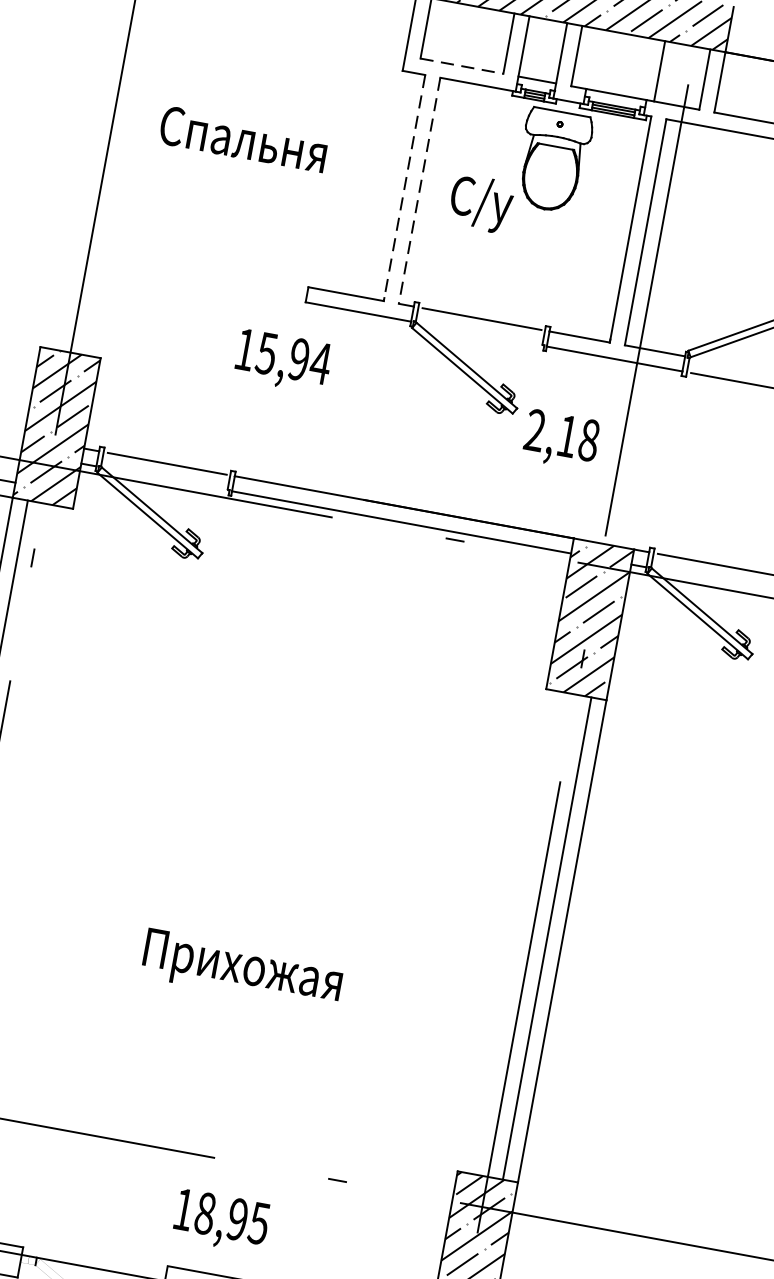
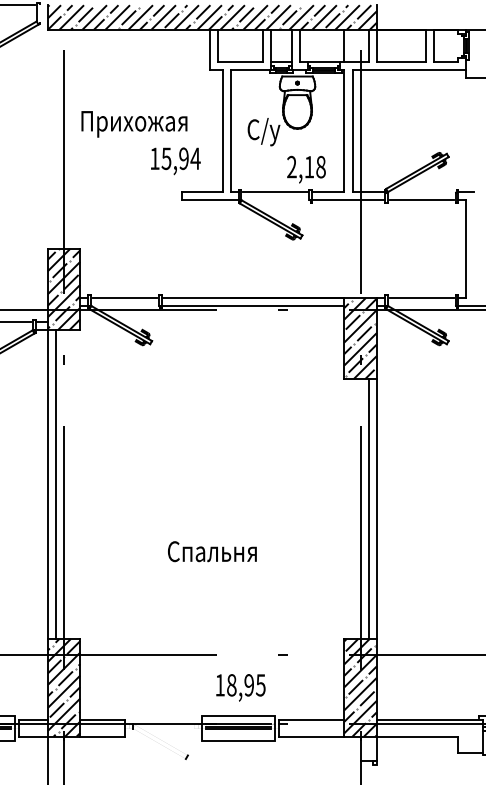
line: (463, 67) -> (241, 62), dashed -> solid
text: (243, 143) -> (134, 123), Спальня -> Прихожая
line: (404, 188) -> (222, 131), dashed -> solid
line: (419, 191) -> (230, 131), dashed -> solid
text: (282, 361) -> (175, 161), moved
text: (561, 439) -> (306, 169), moved
text: (241, 969) -> (212, 554), Прихожая -> Спальня
text: (220, 1220) -> (240, 687), moved

